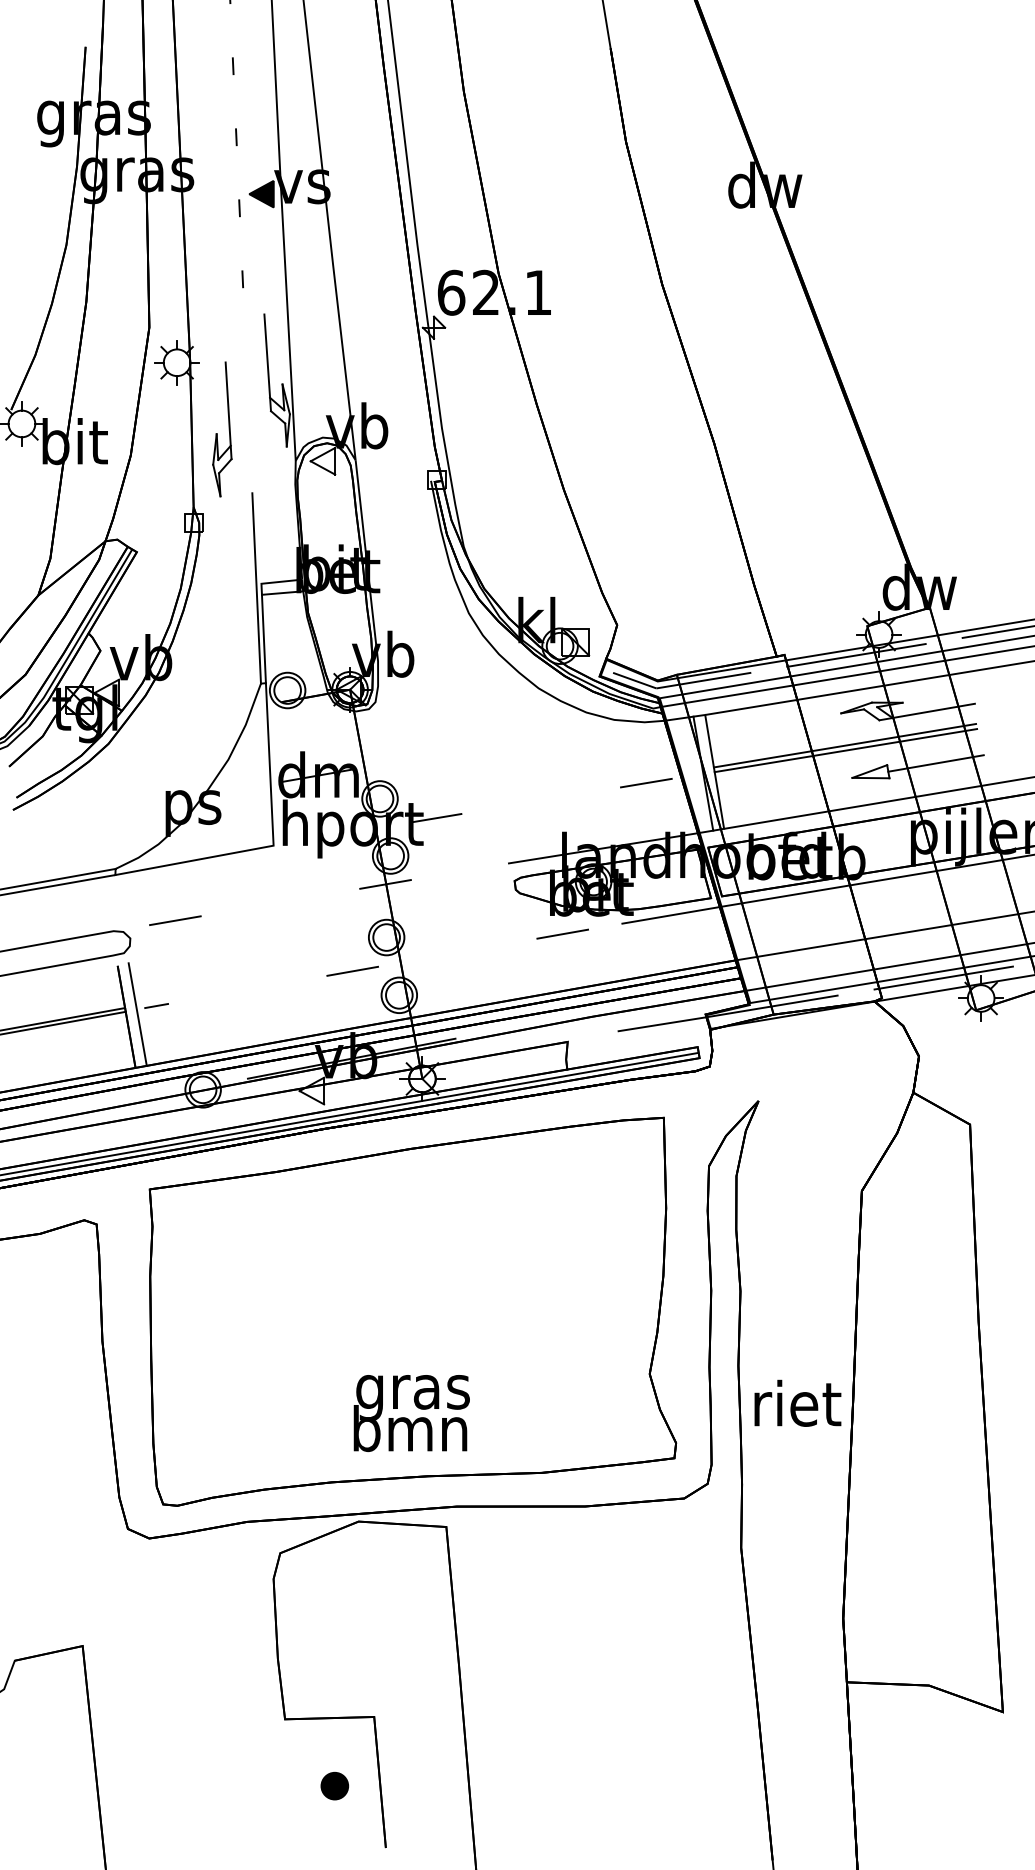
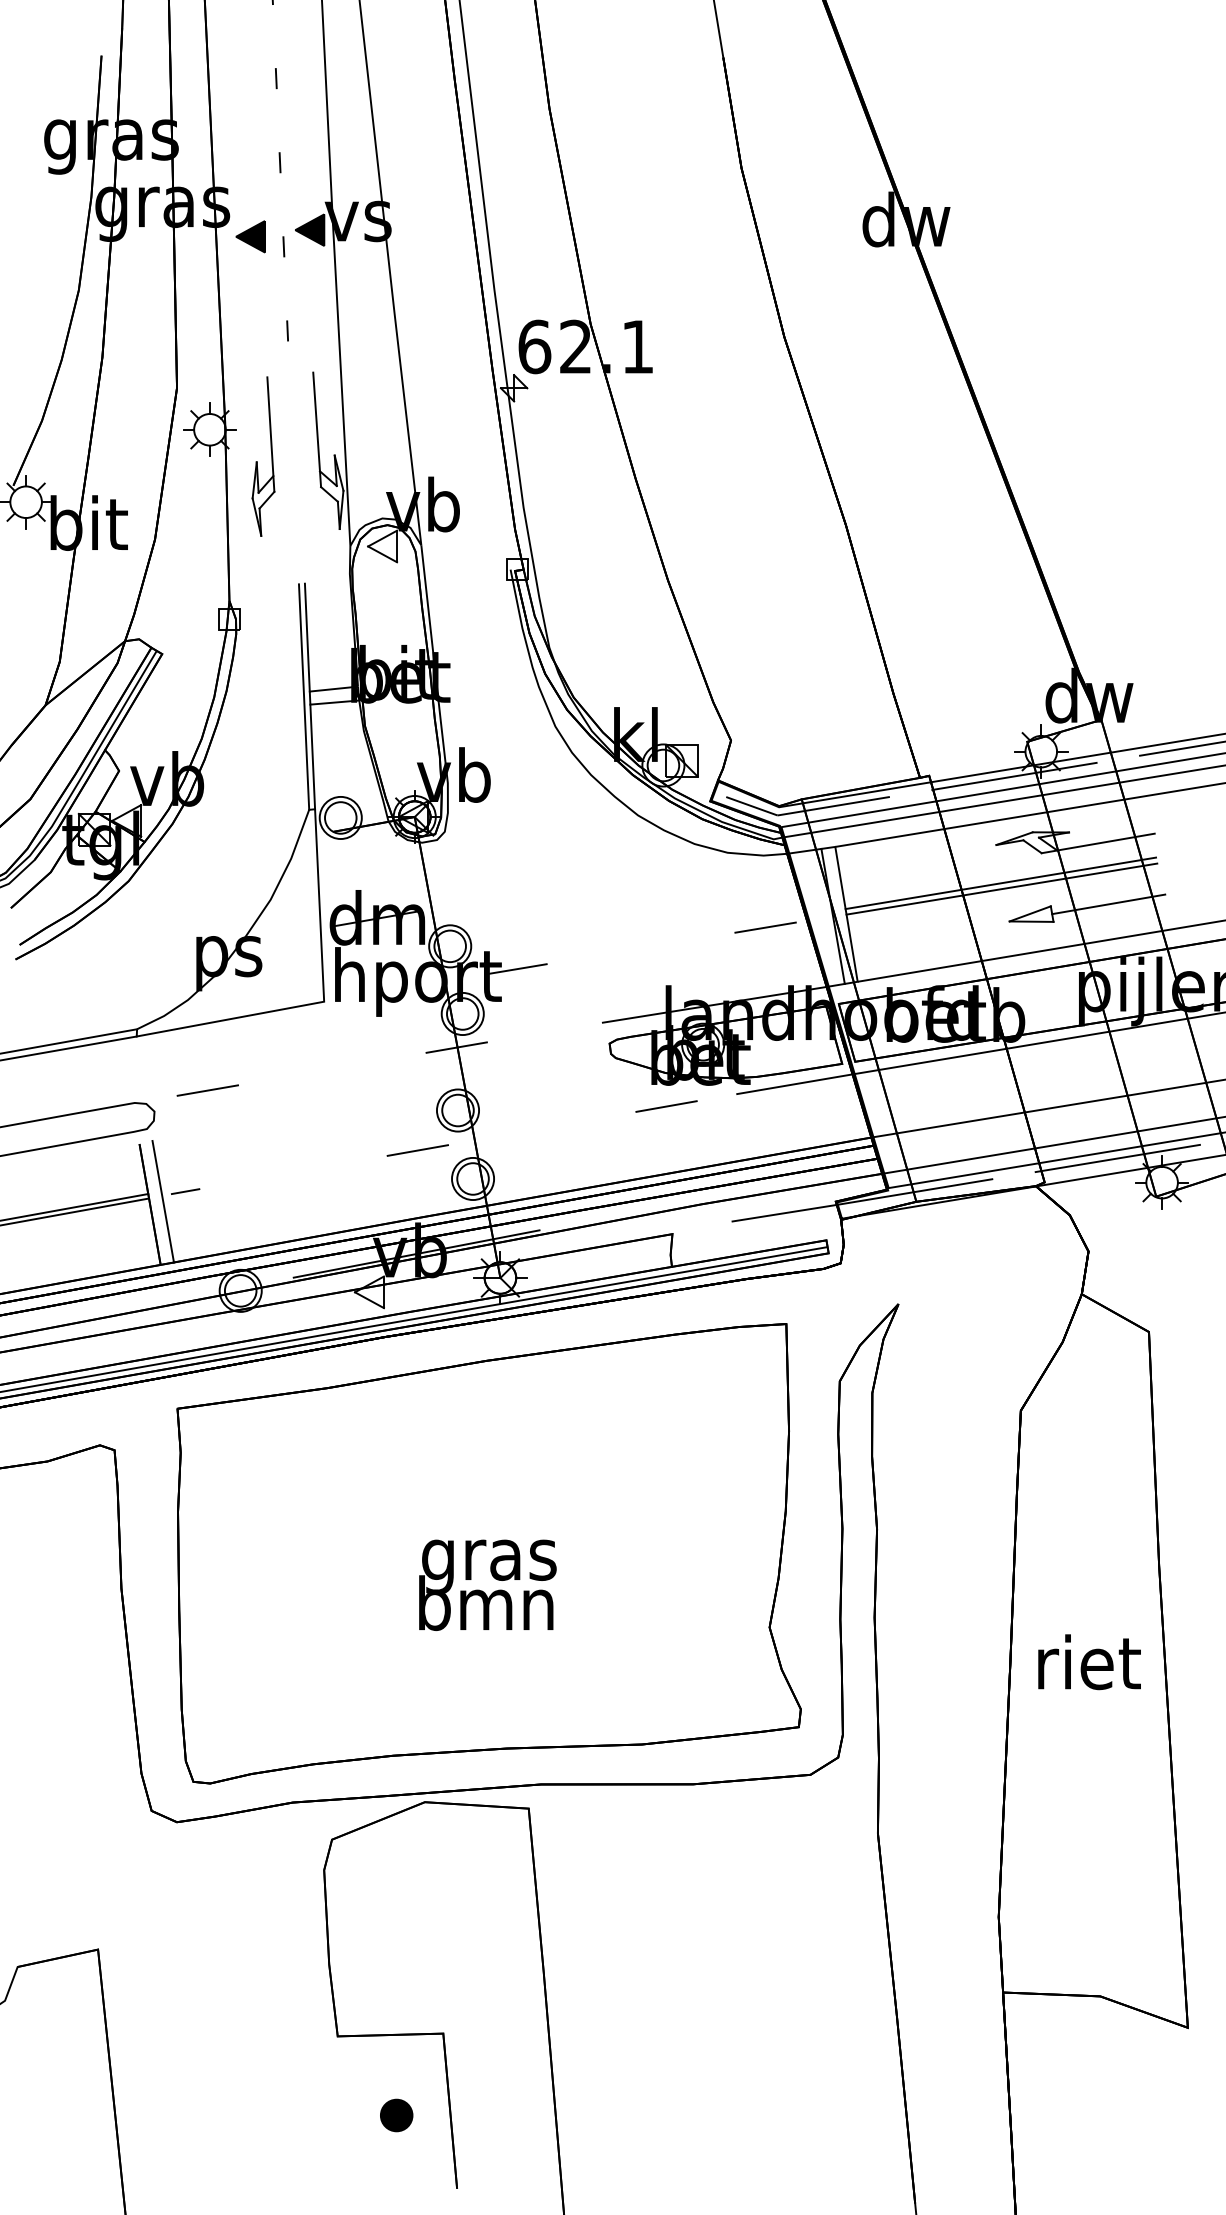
part: (211, 199) -> (250, 236), added
part: (222, 429) -> (263, 456), moved
line: (259, 537) -> (307, 636), added
text: (797, 1402) -> (1089, 1661), moved
text: (411, 1413) -> (487, 1585), moved

